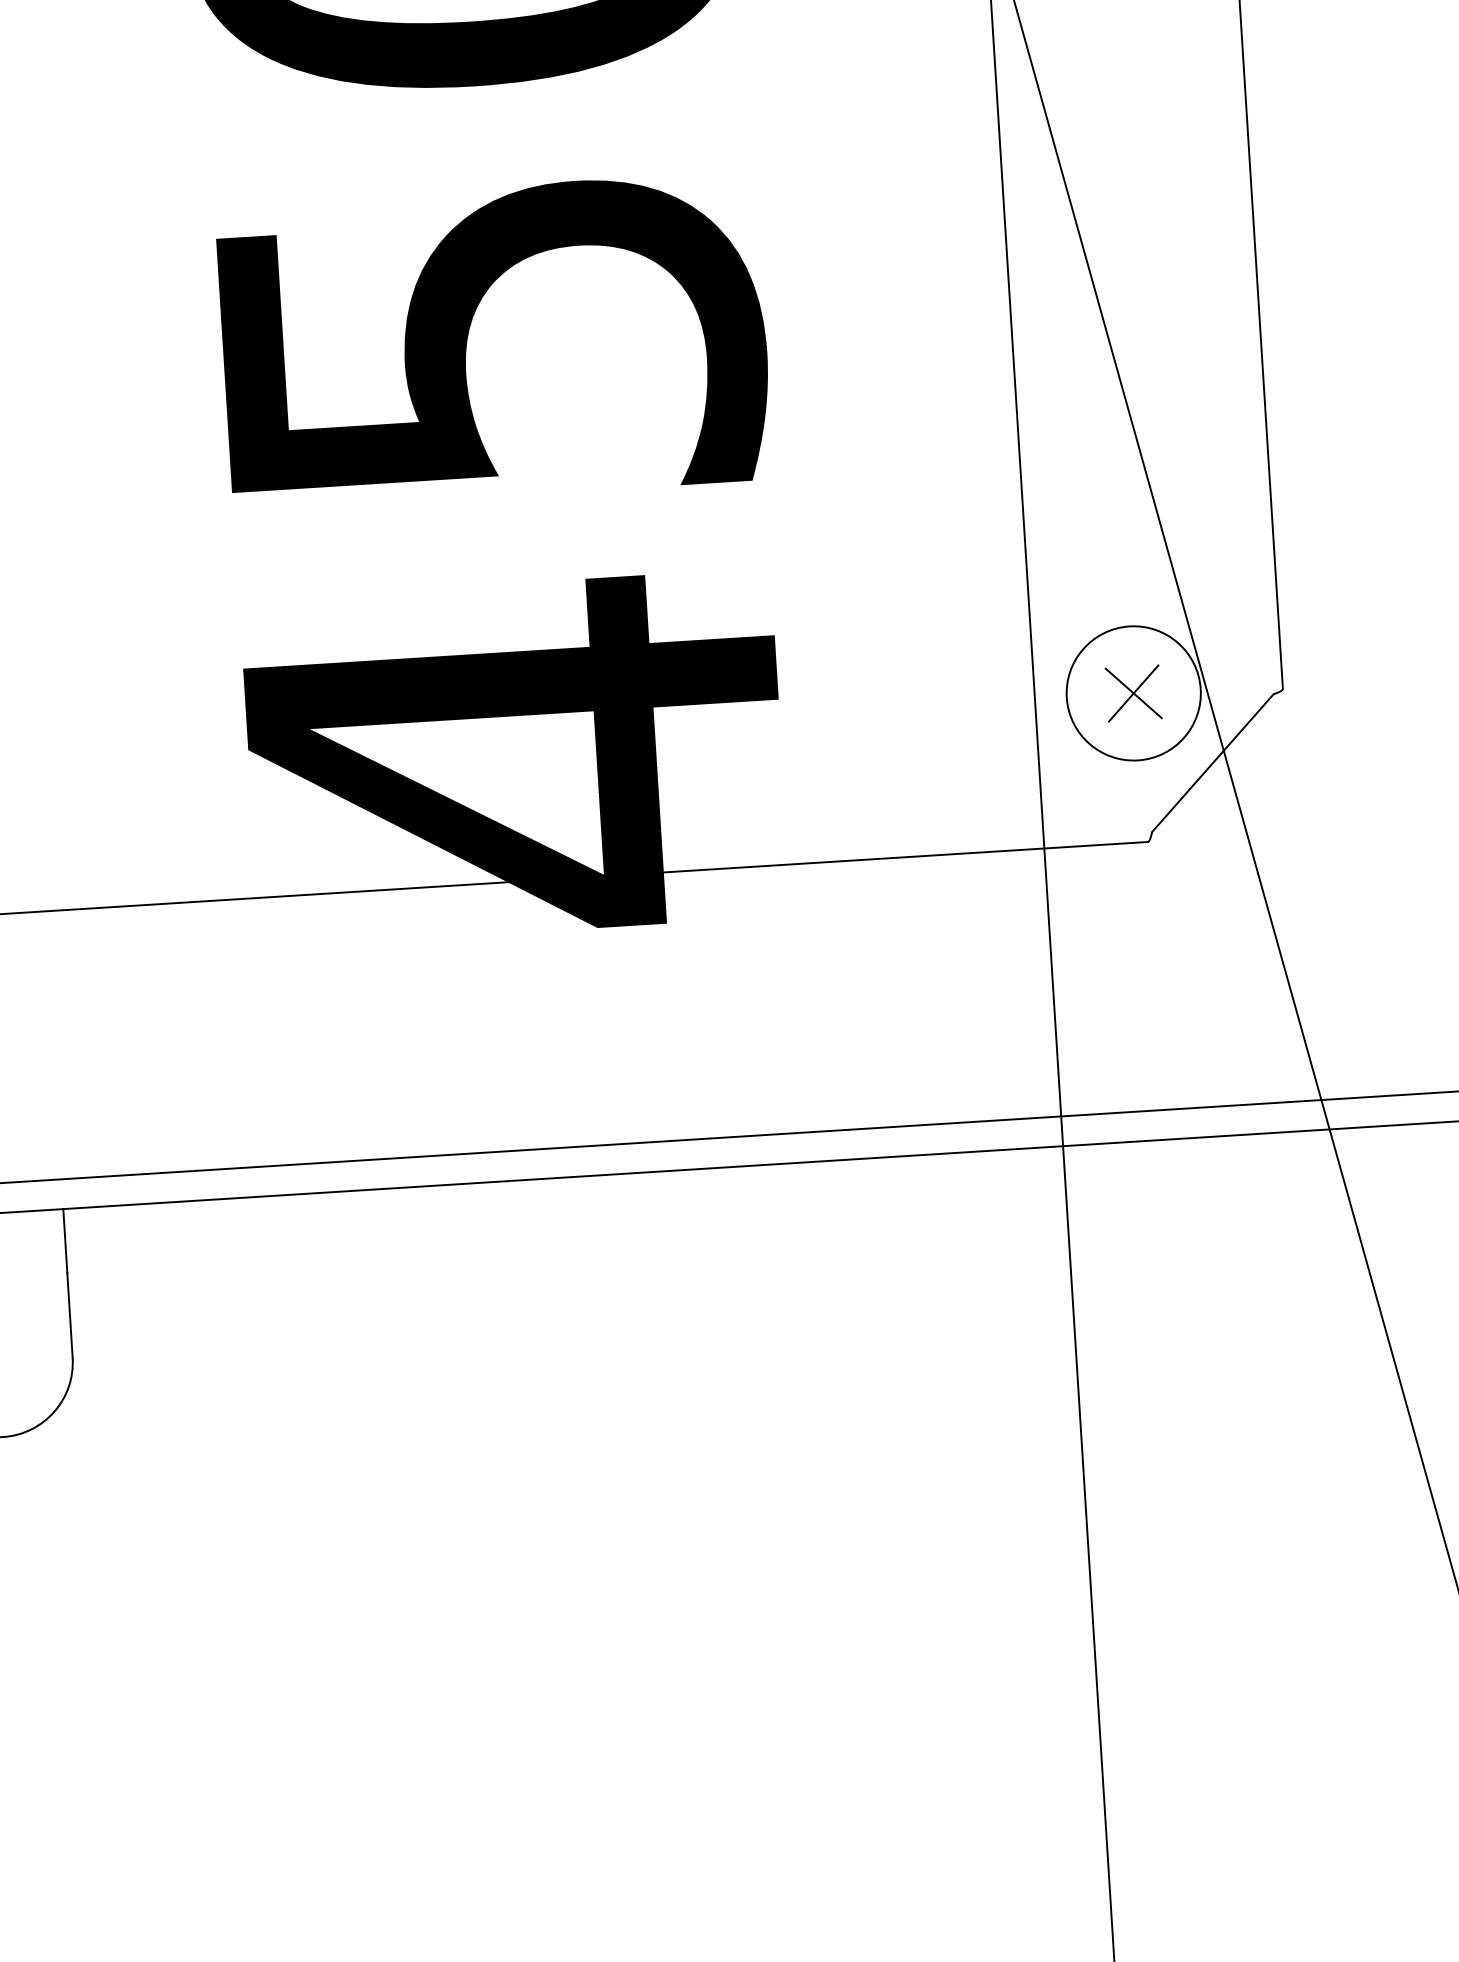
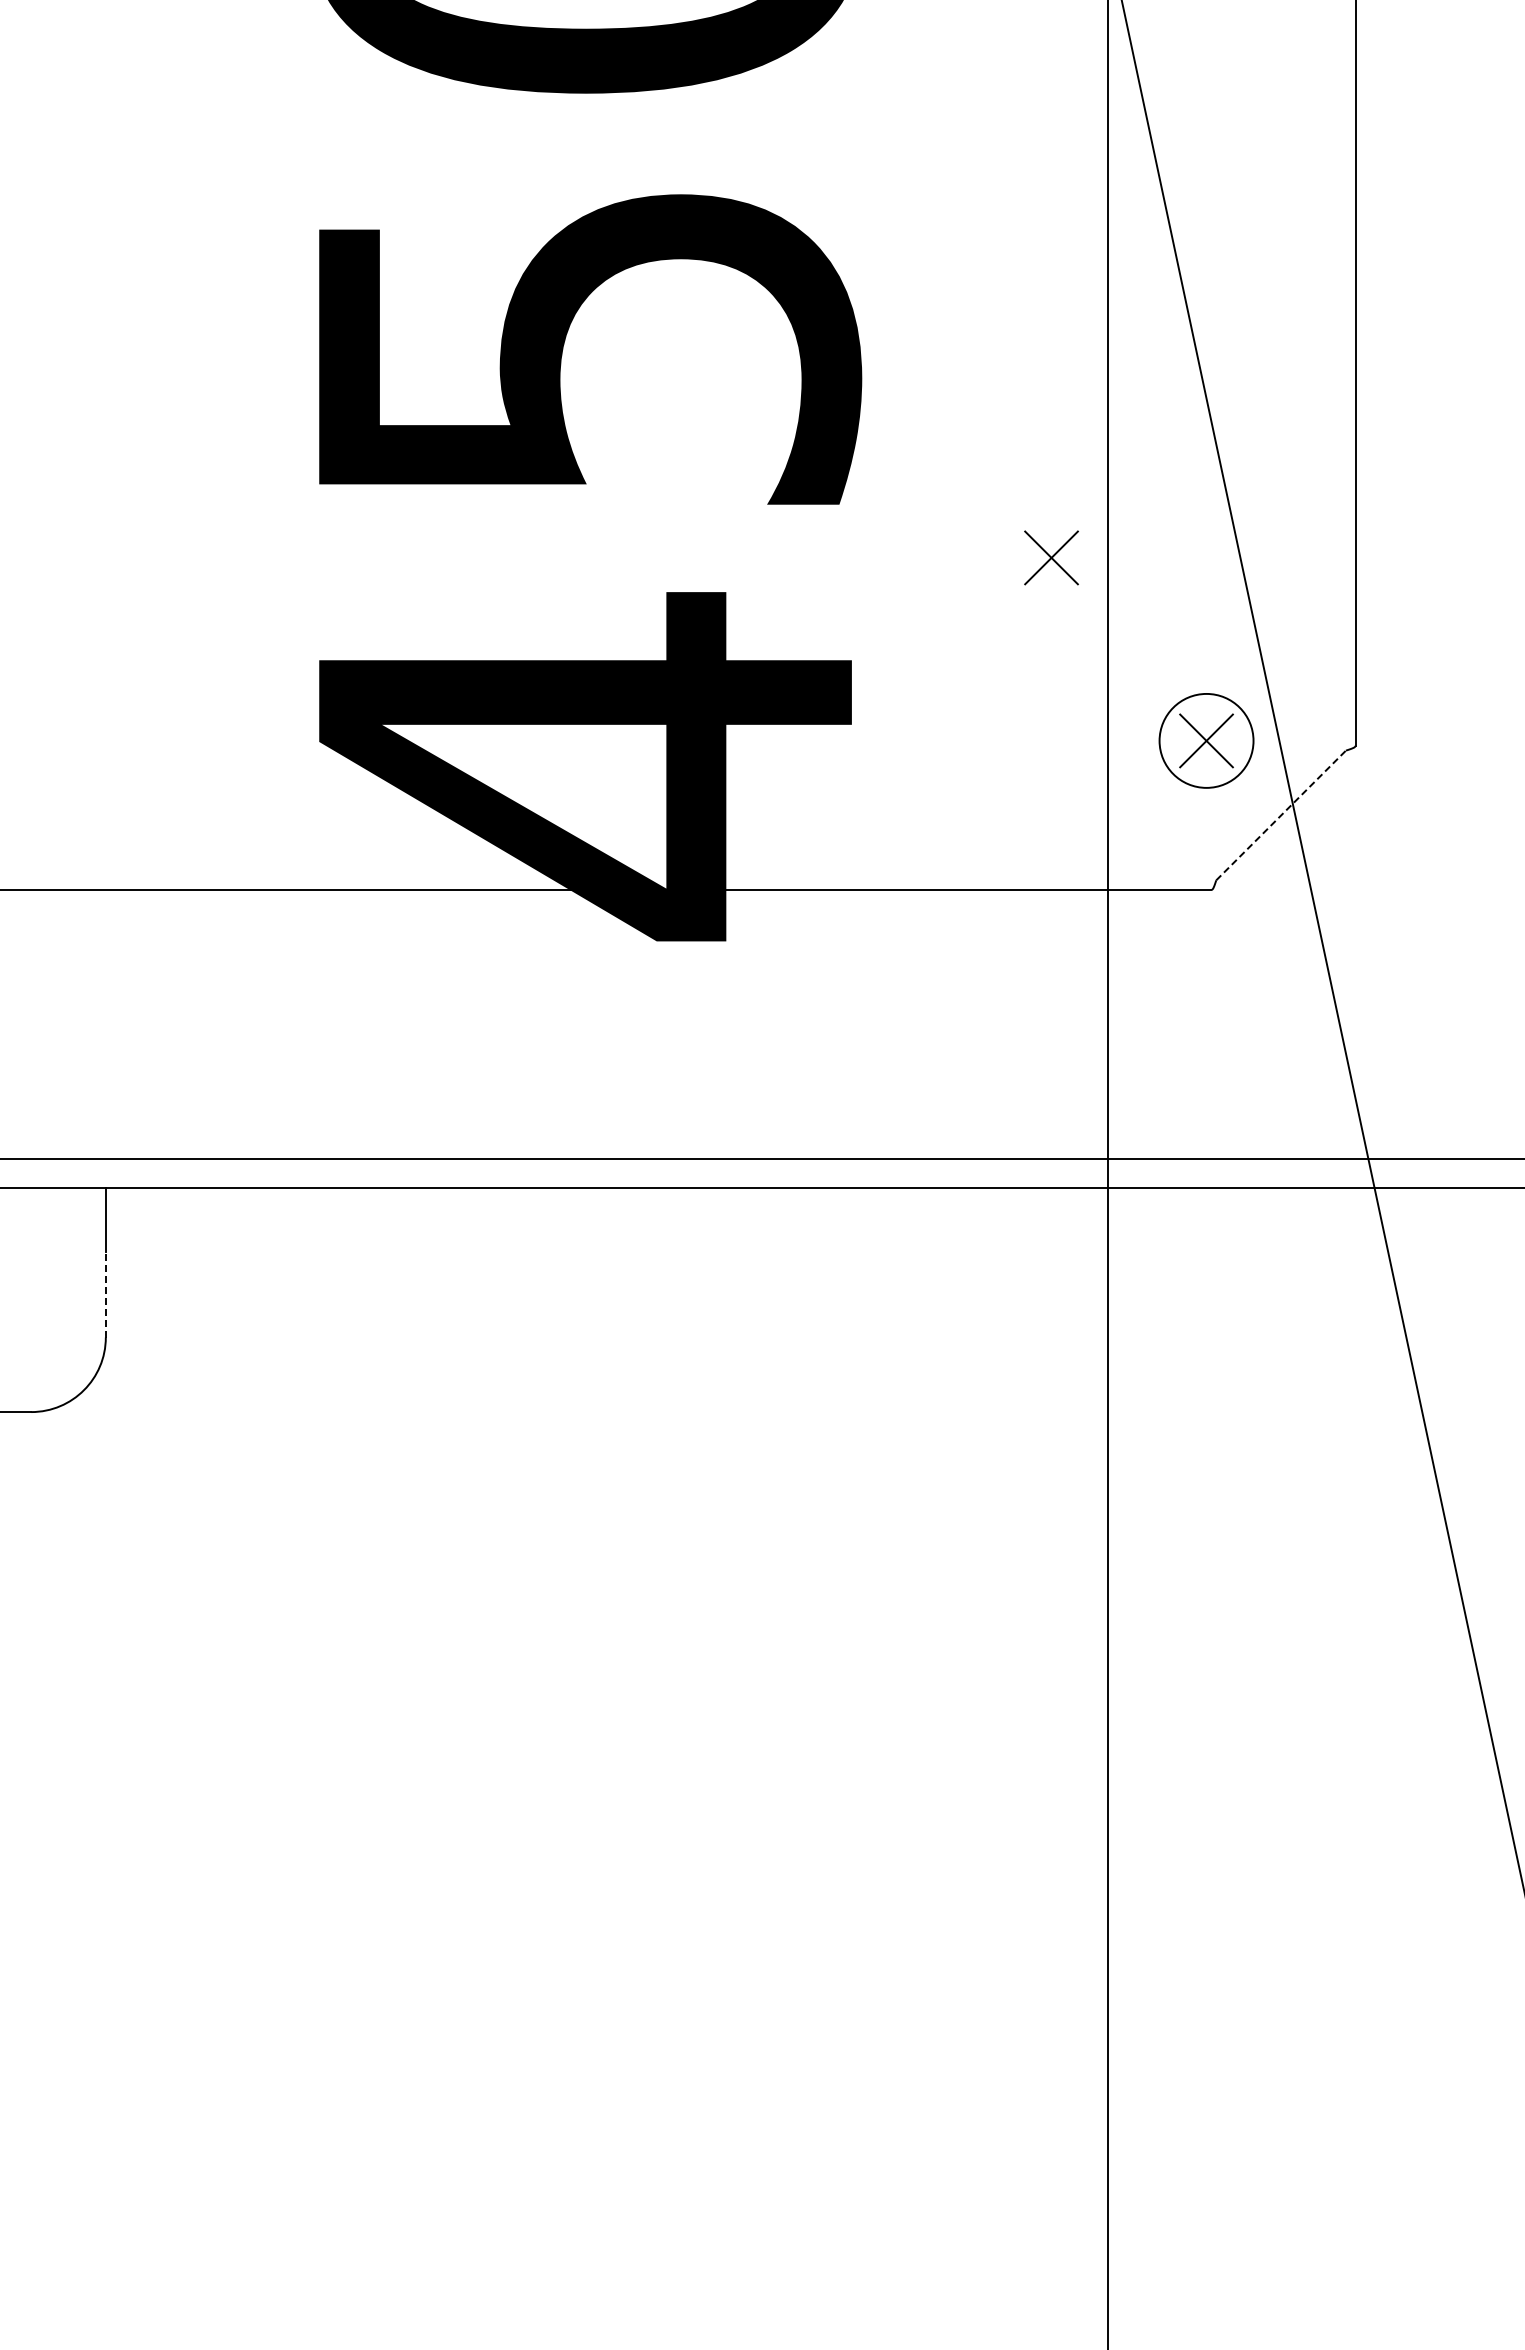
part: (967, 520) -> (1051, 557), added
circle: (1133, 693) -> (1206, 740), size x0.7
line: (1213, 763) -> (1281, 815), solid -> dashed
line: (69, 1316) -> (105, 1295), solid -> dashed

